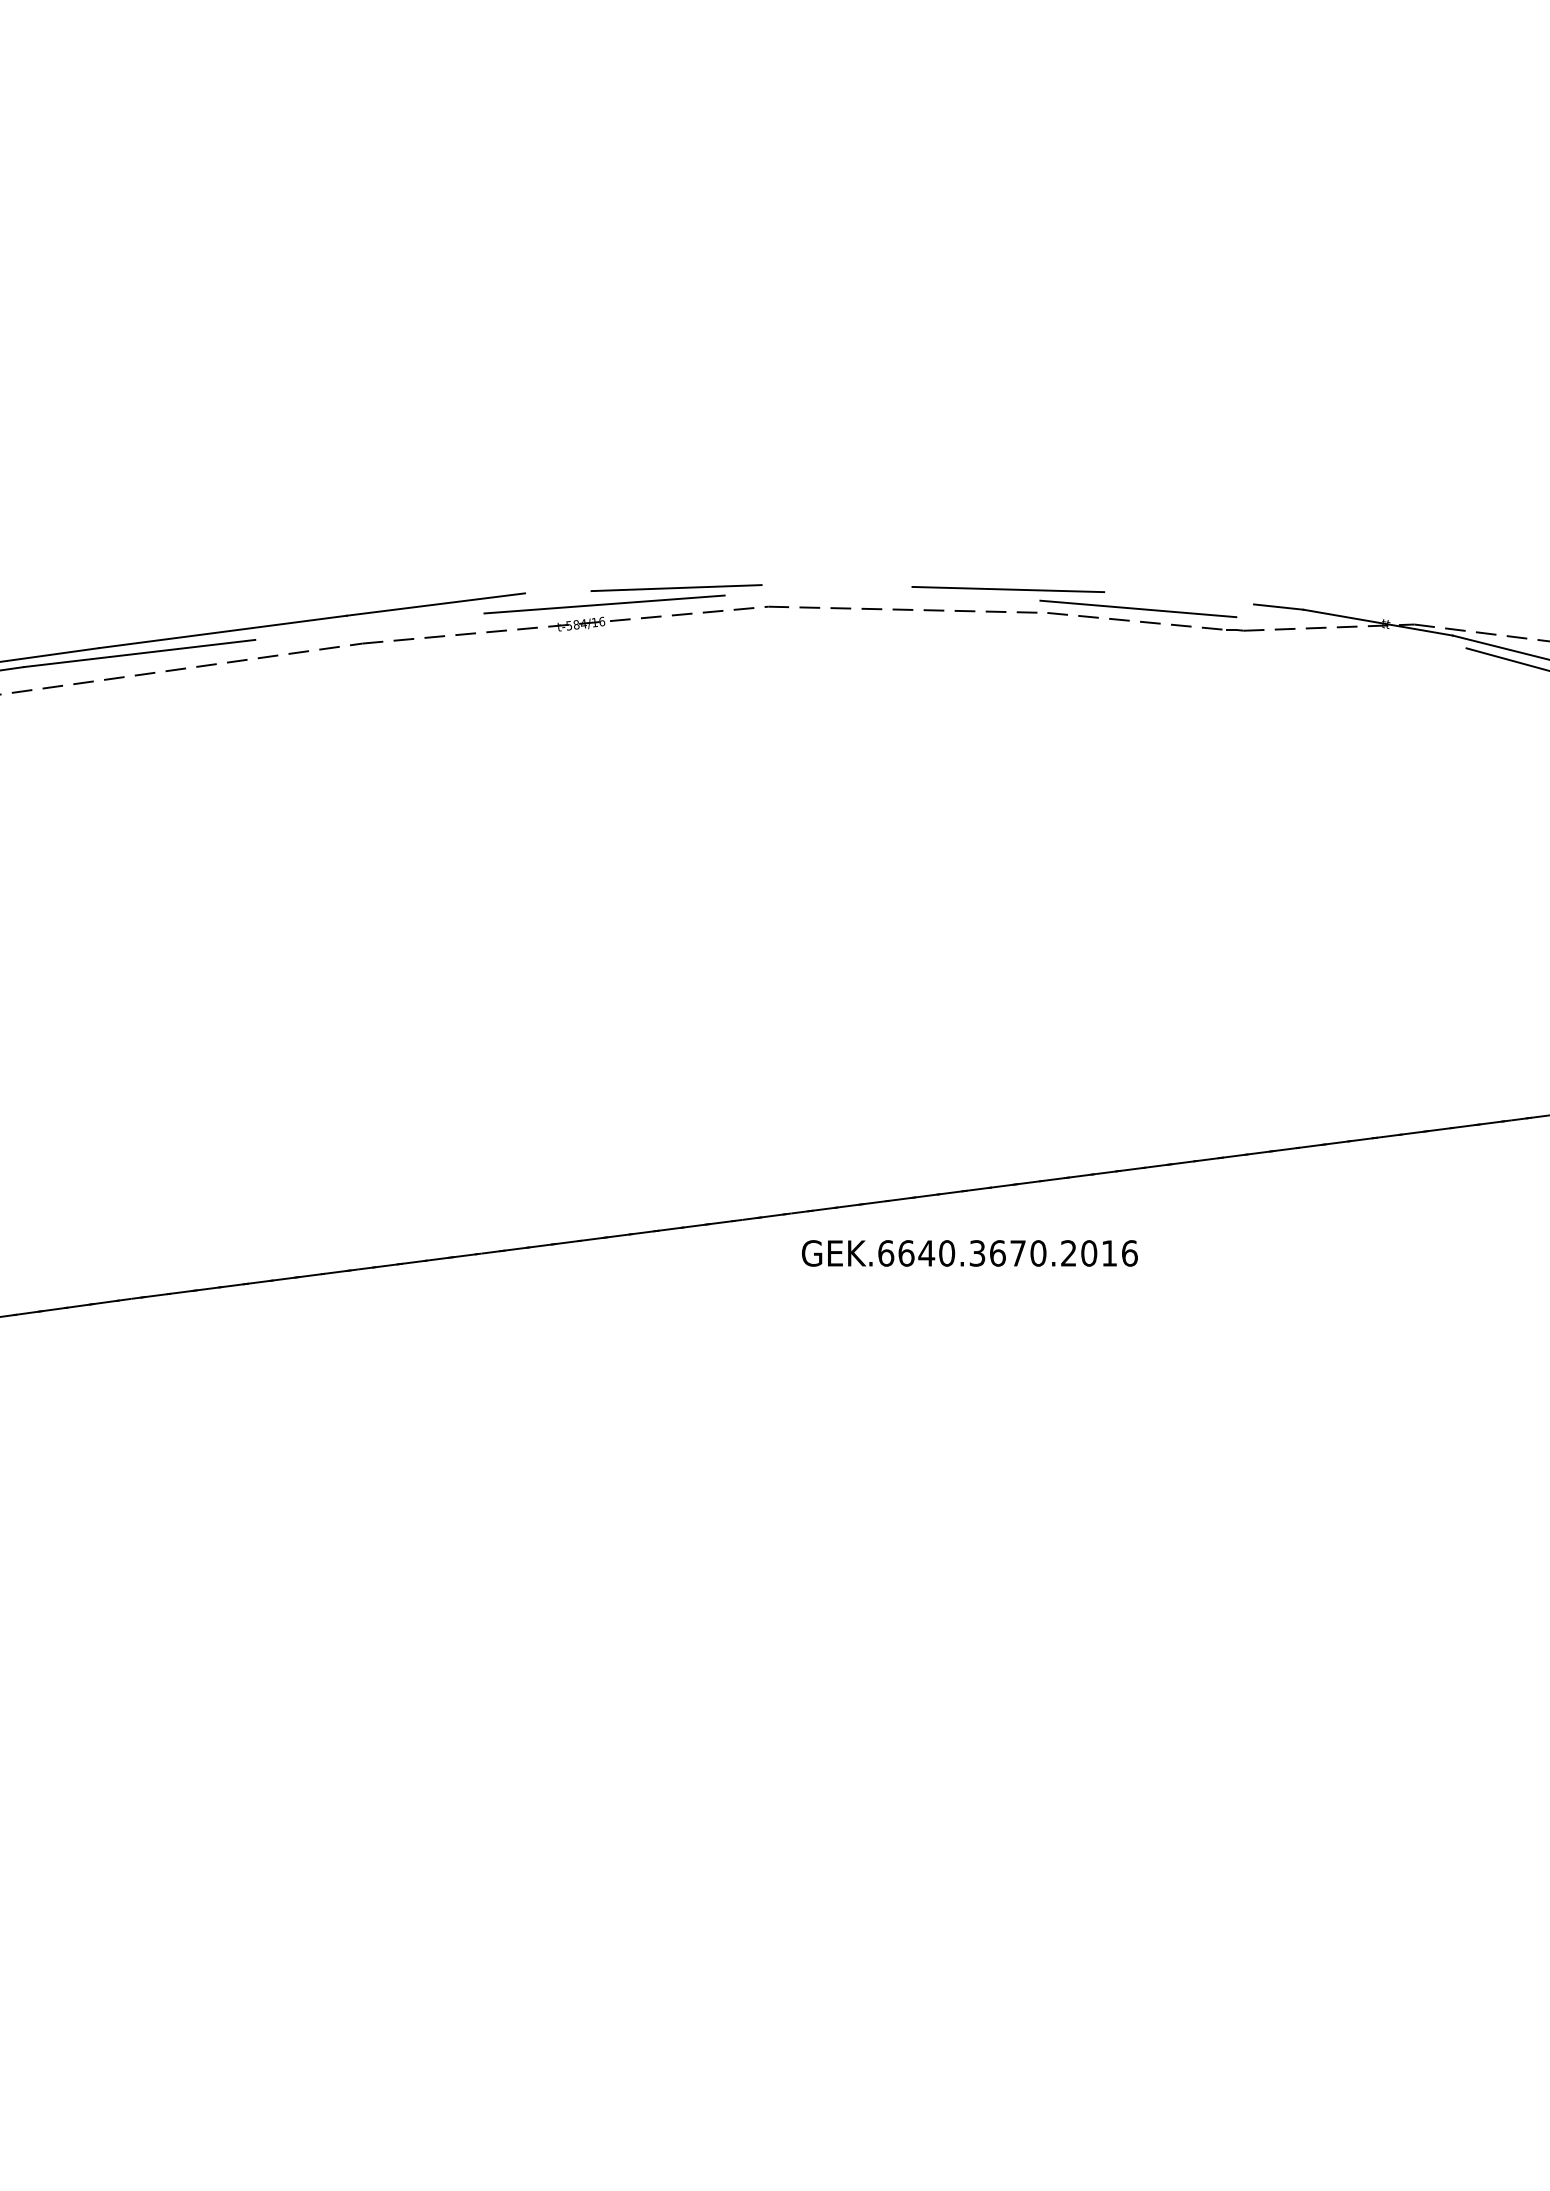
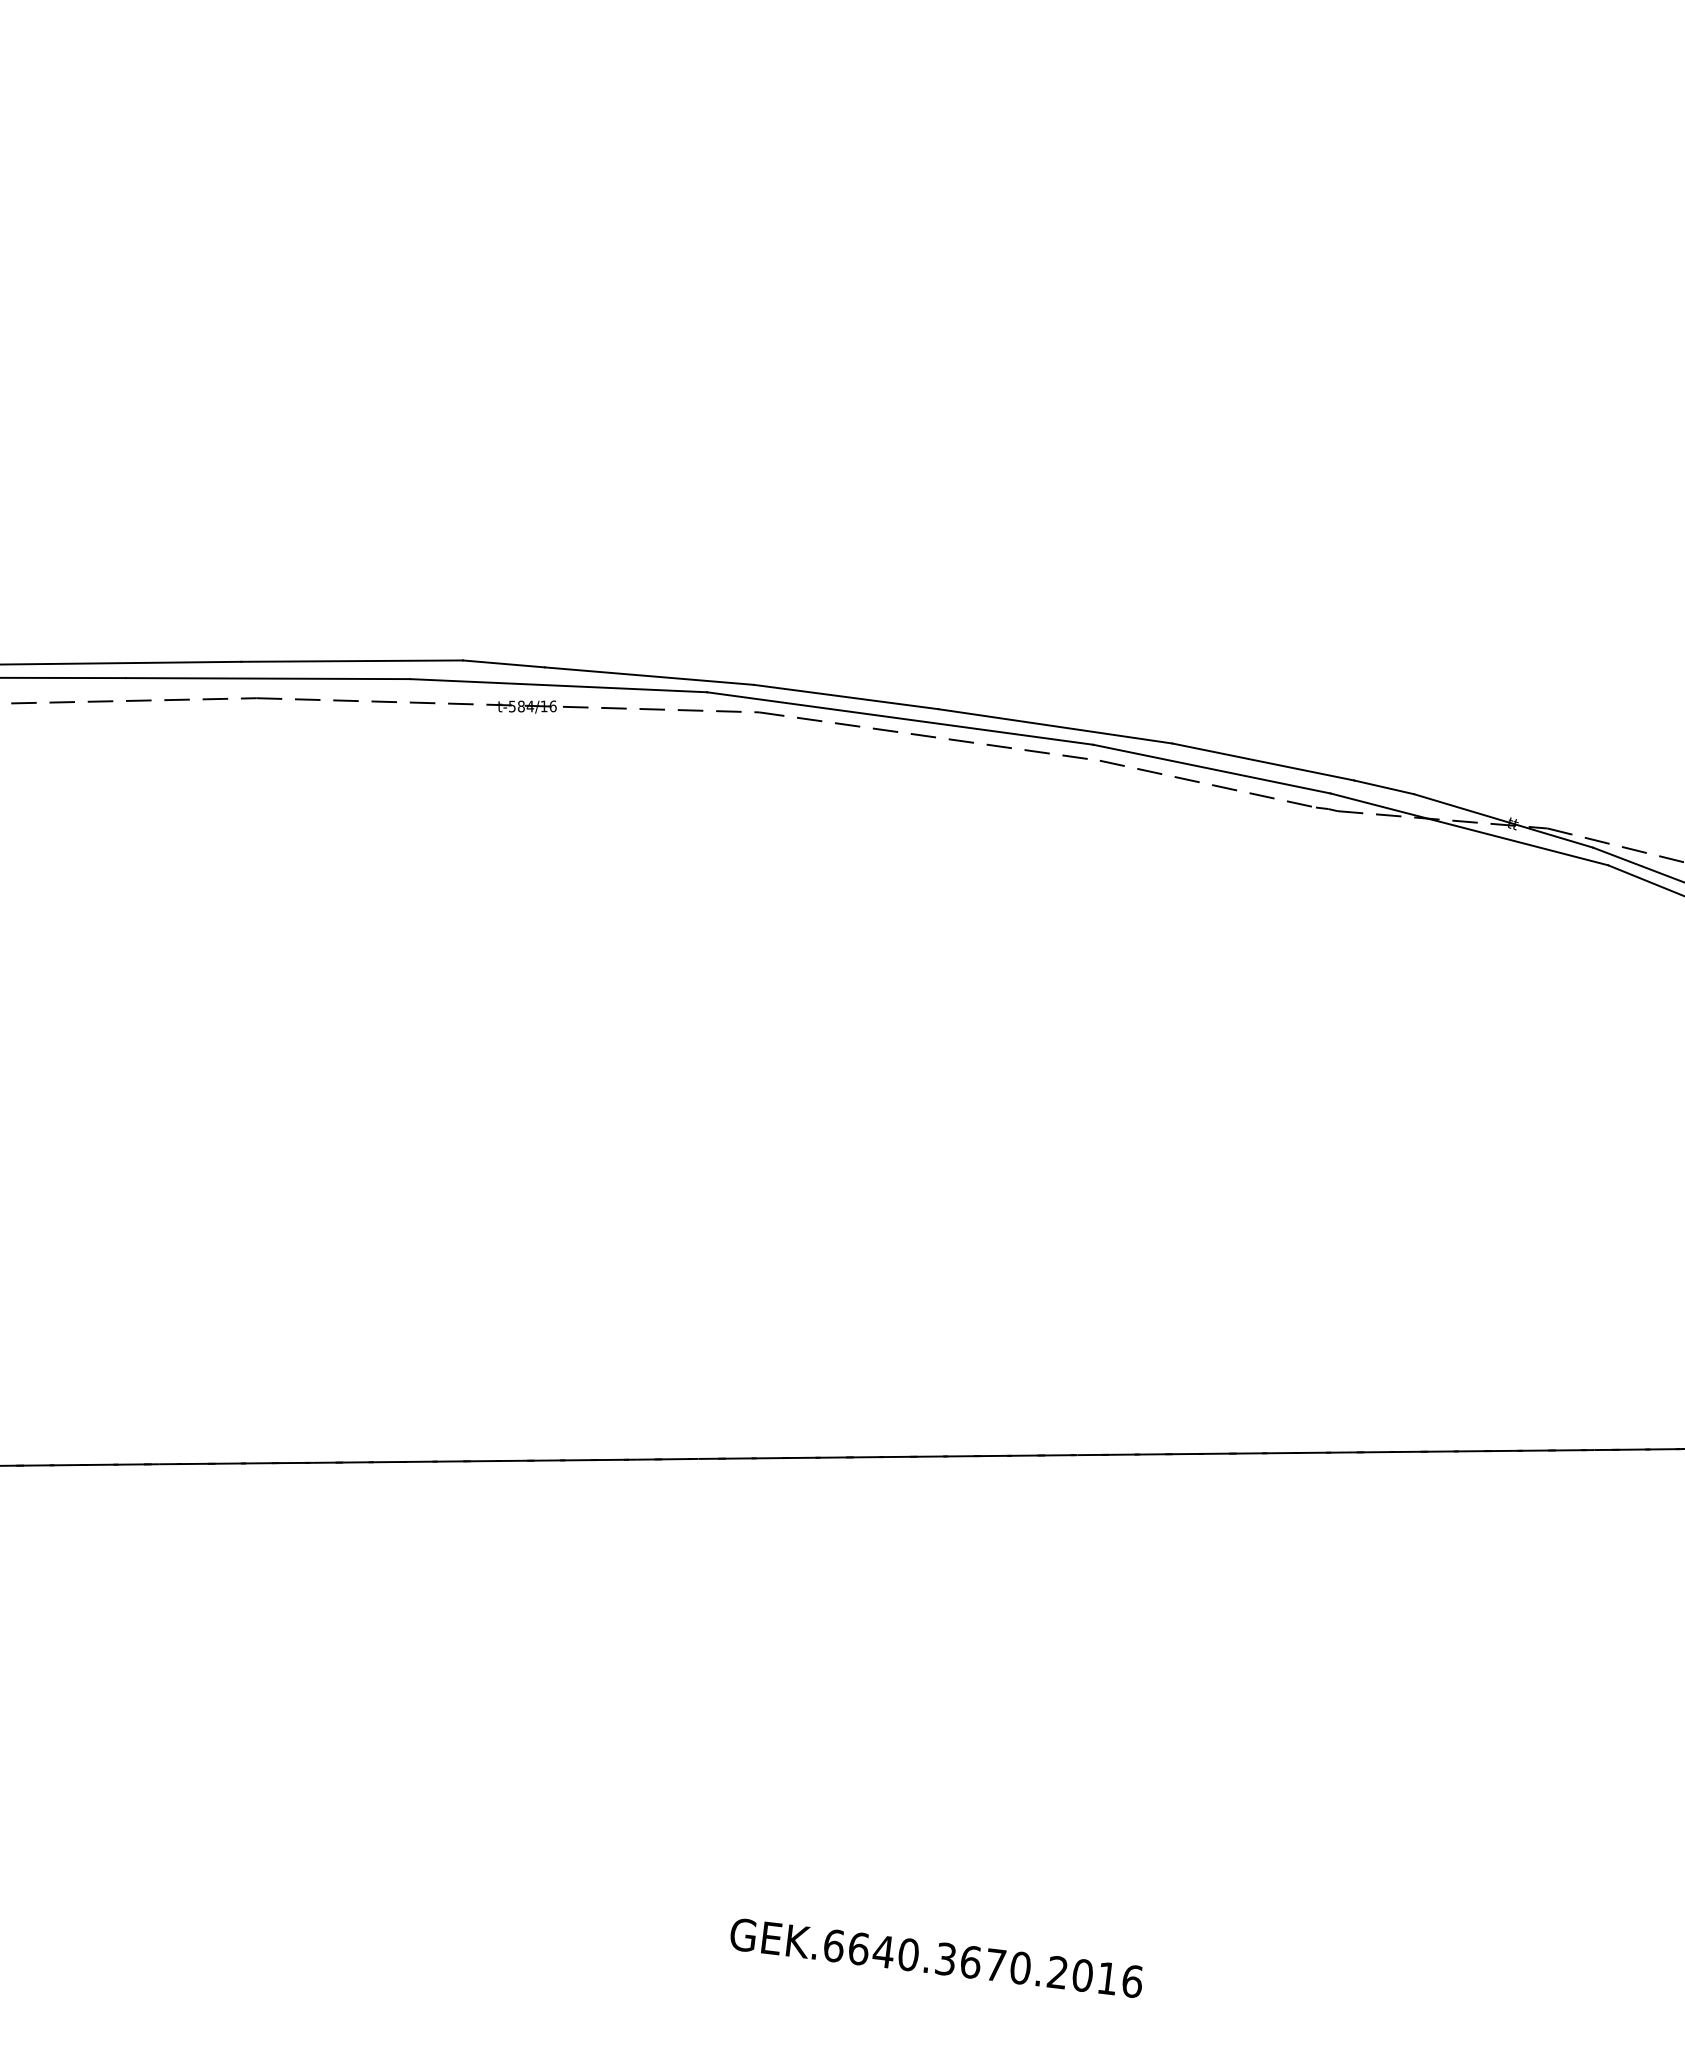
line: (836, 585) -> (845, 696), added
line: (558, 592) -> (504, 664), added
line: (882, 597) -> (900, 717), added
line: (1179, 598) -> (1263, 762), added
line: (369, 626) -> (267, 678), added
line: (1351, 632) -> (1469, 829), added
text: (969, 1253) -> (936, 1958), moved

